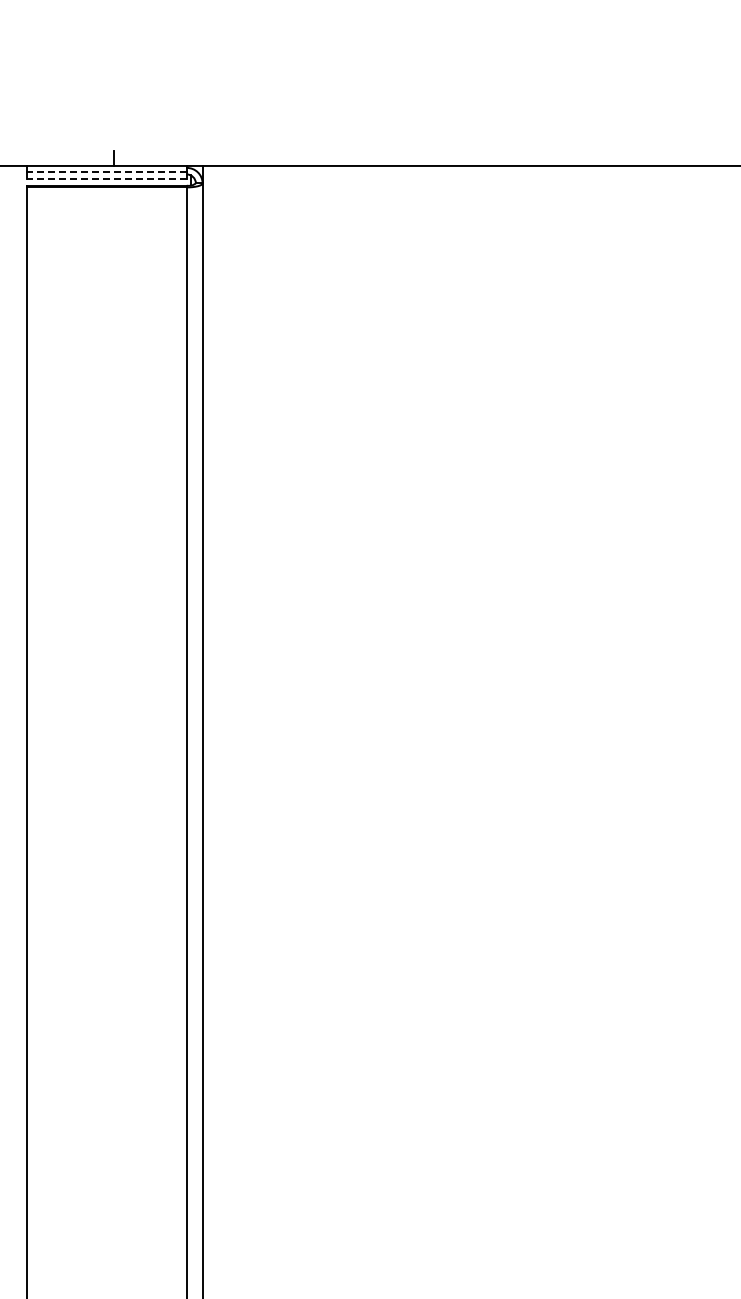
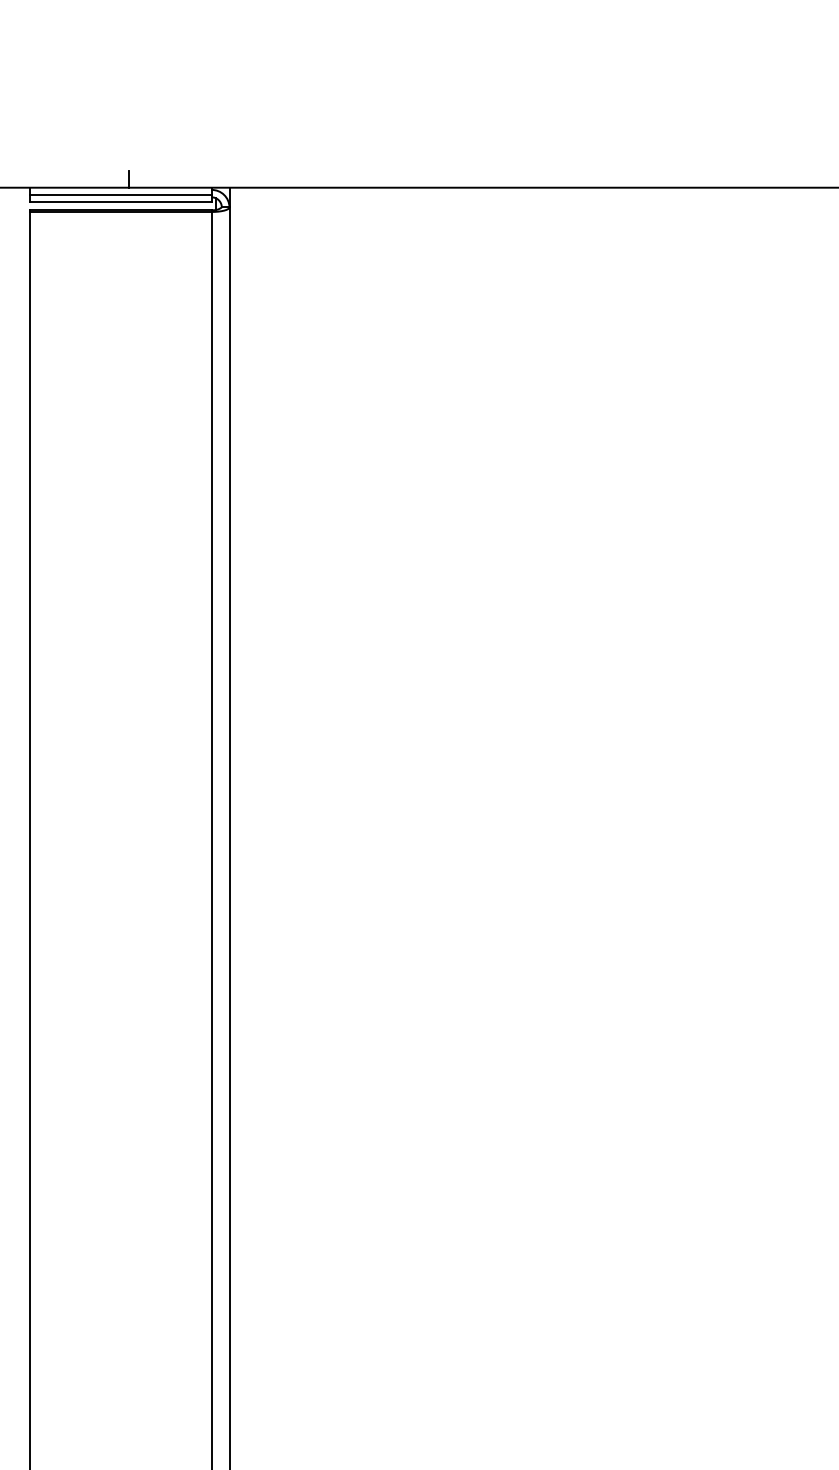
line: (106, 172) -> (120, 195), dashed -> solid
line: (106, 178) -> (120, 201), dashed -> solid

